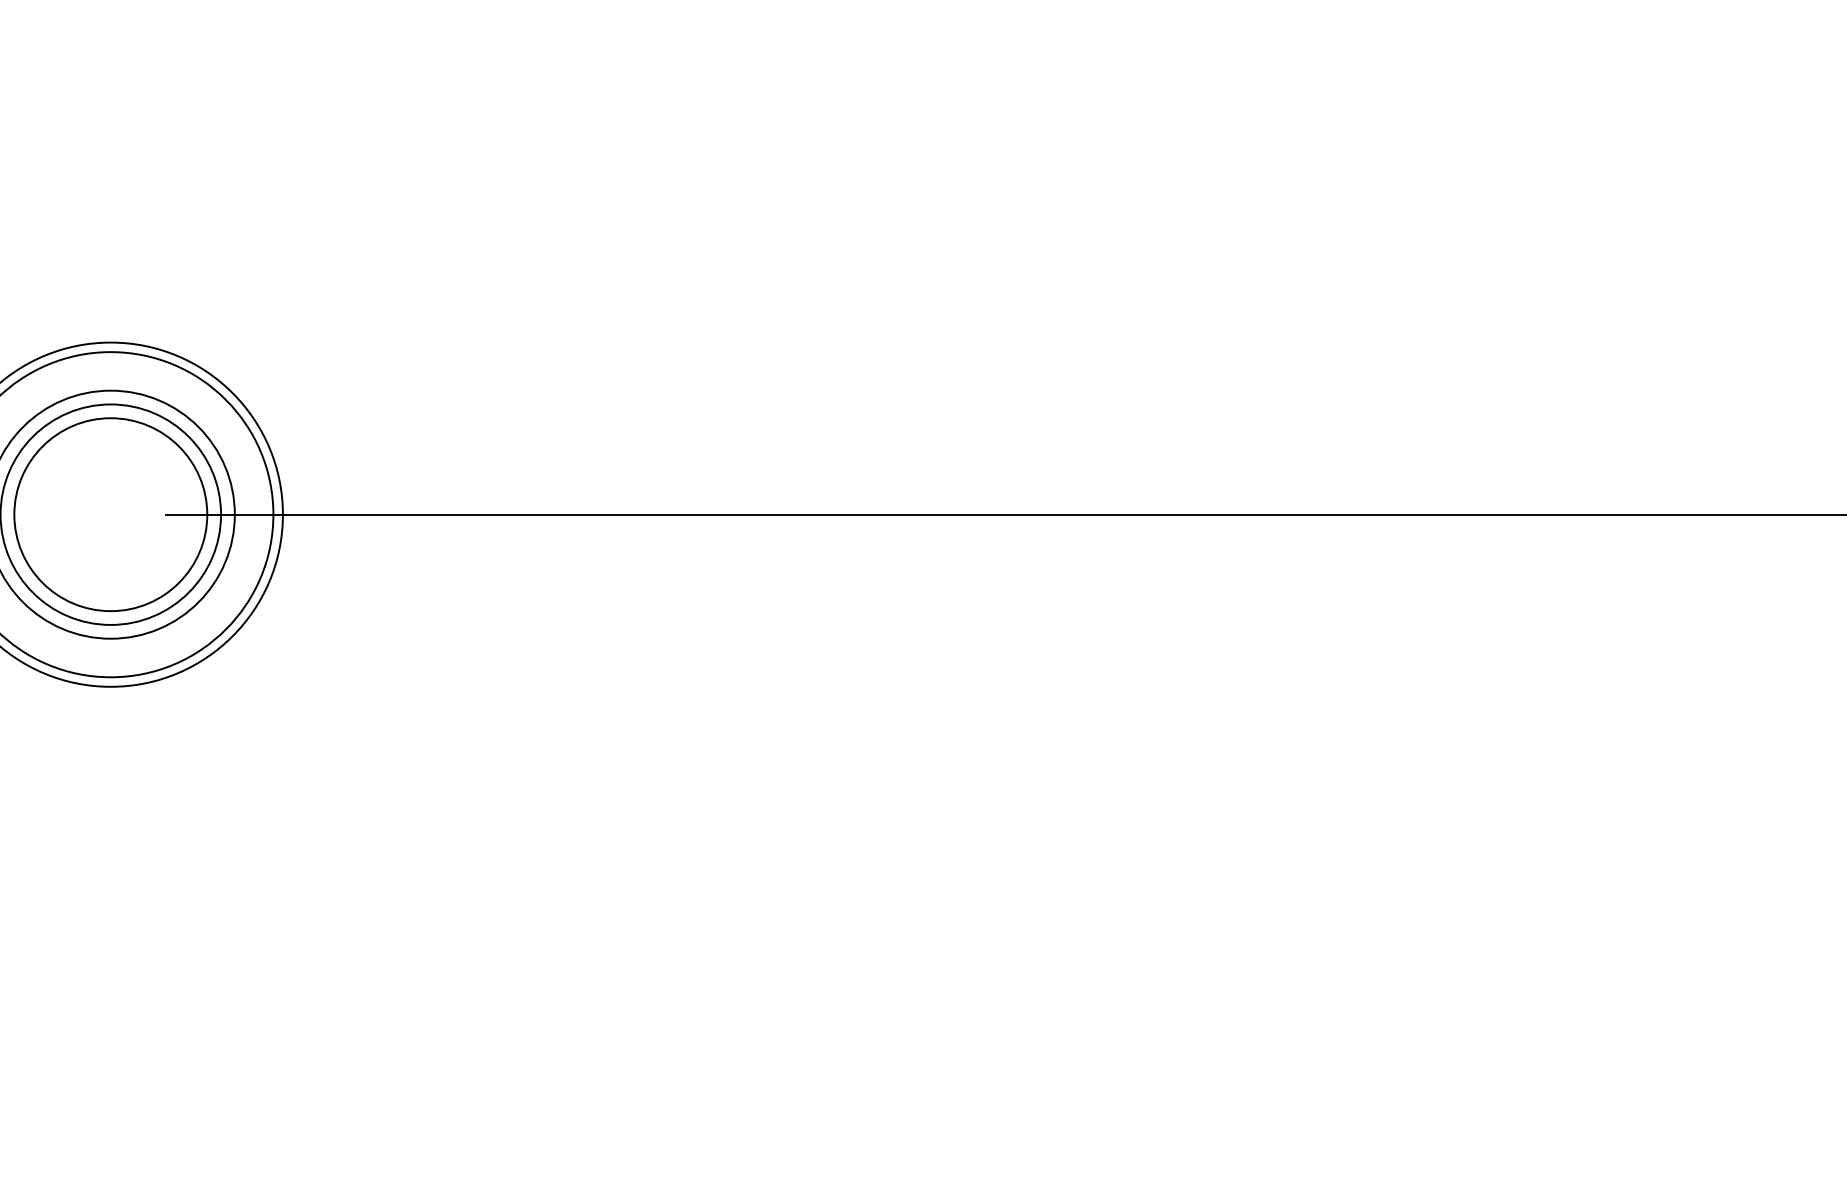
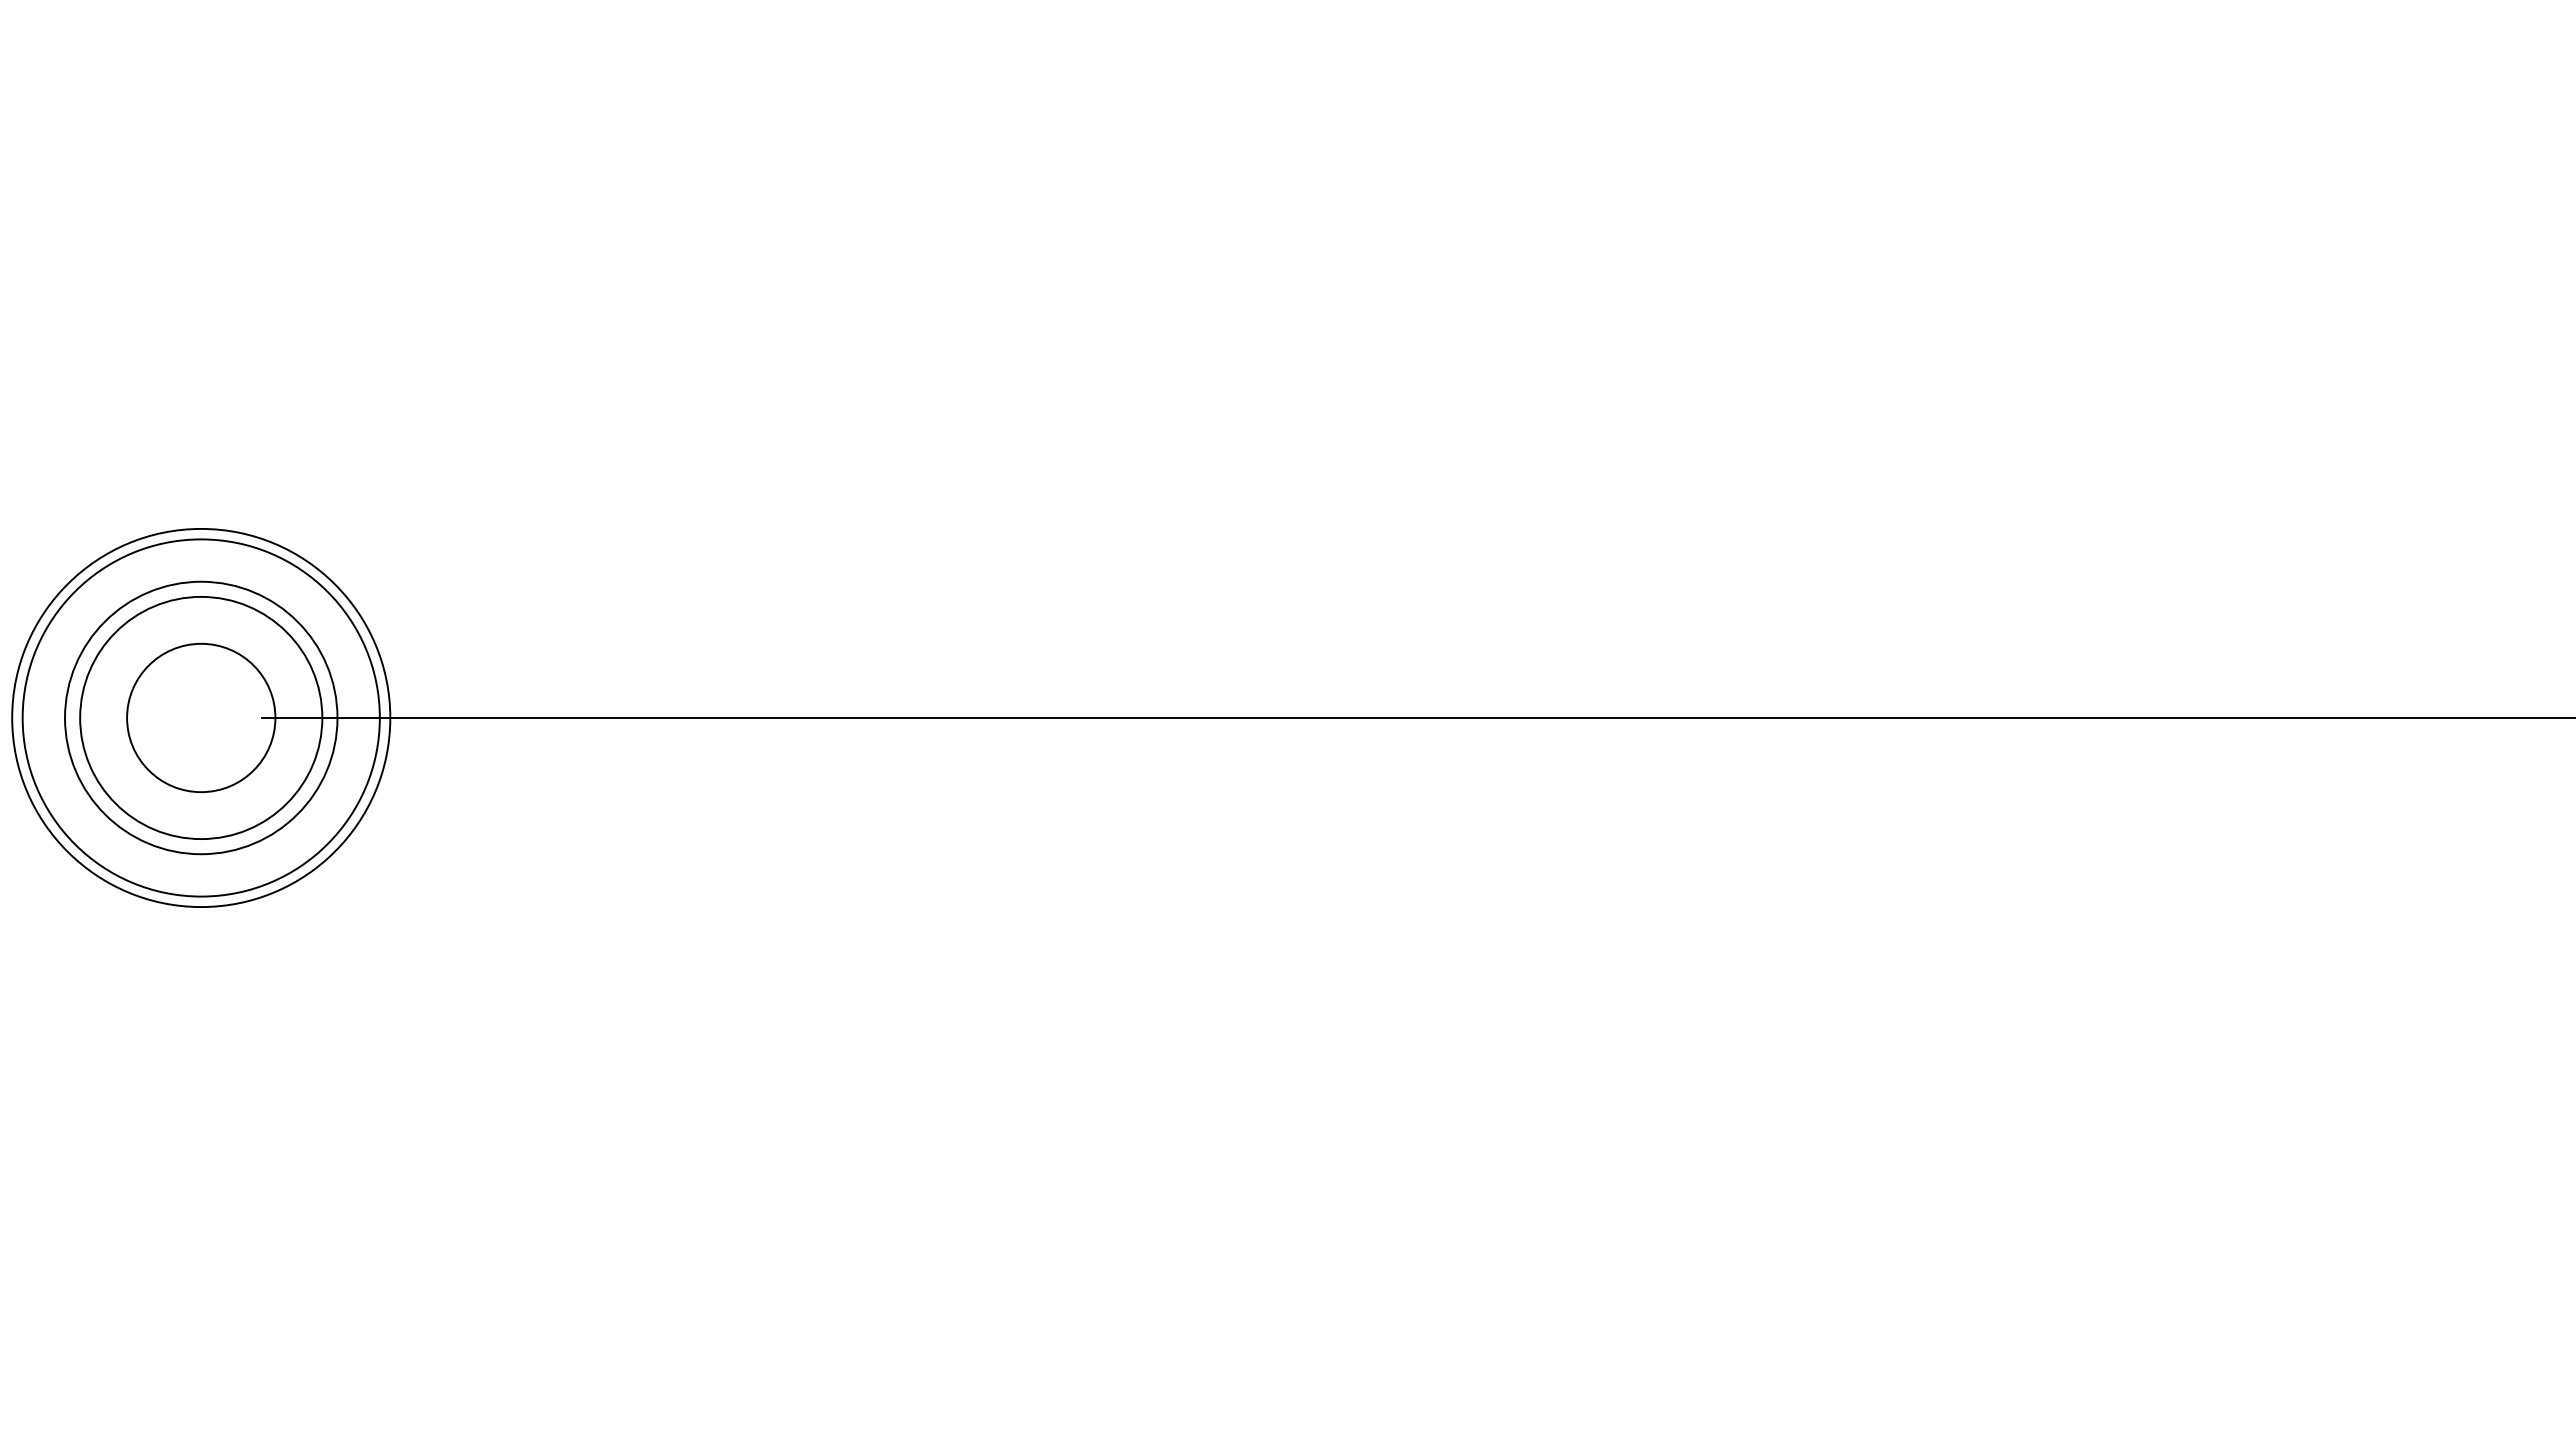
circle: (111, 514) -> (201, 717), size x0.7

